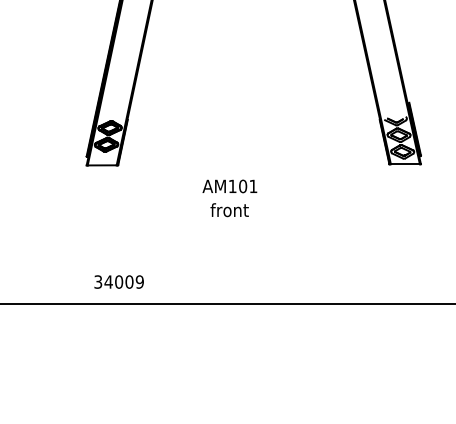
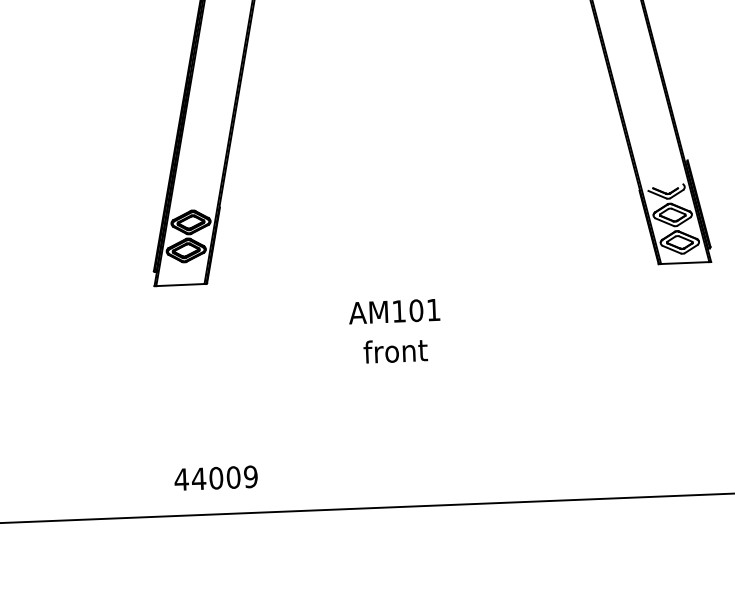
text: (98, 281) -> (181, 478), 34009 -> 44009

